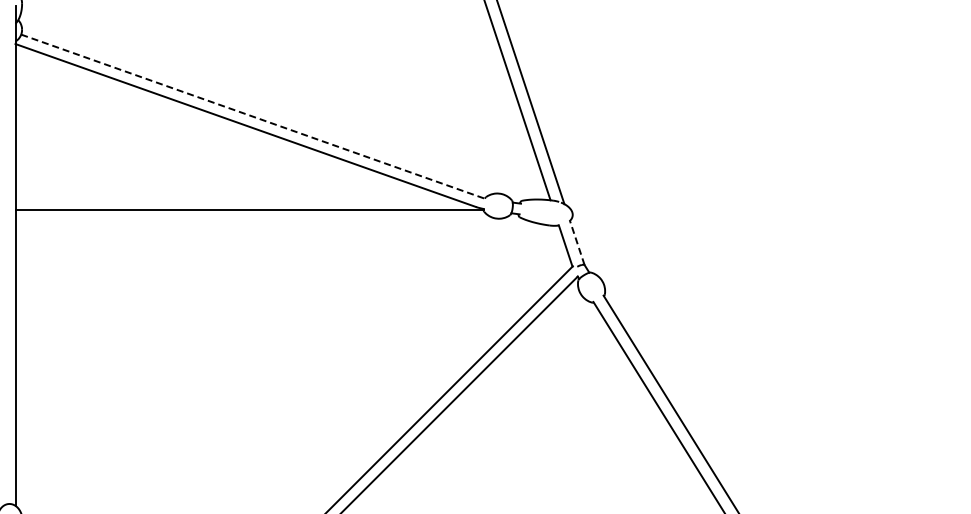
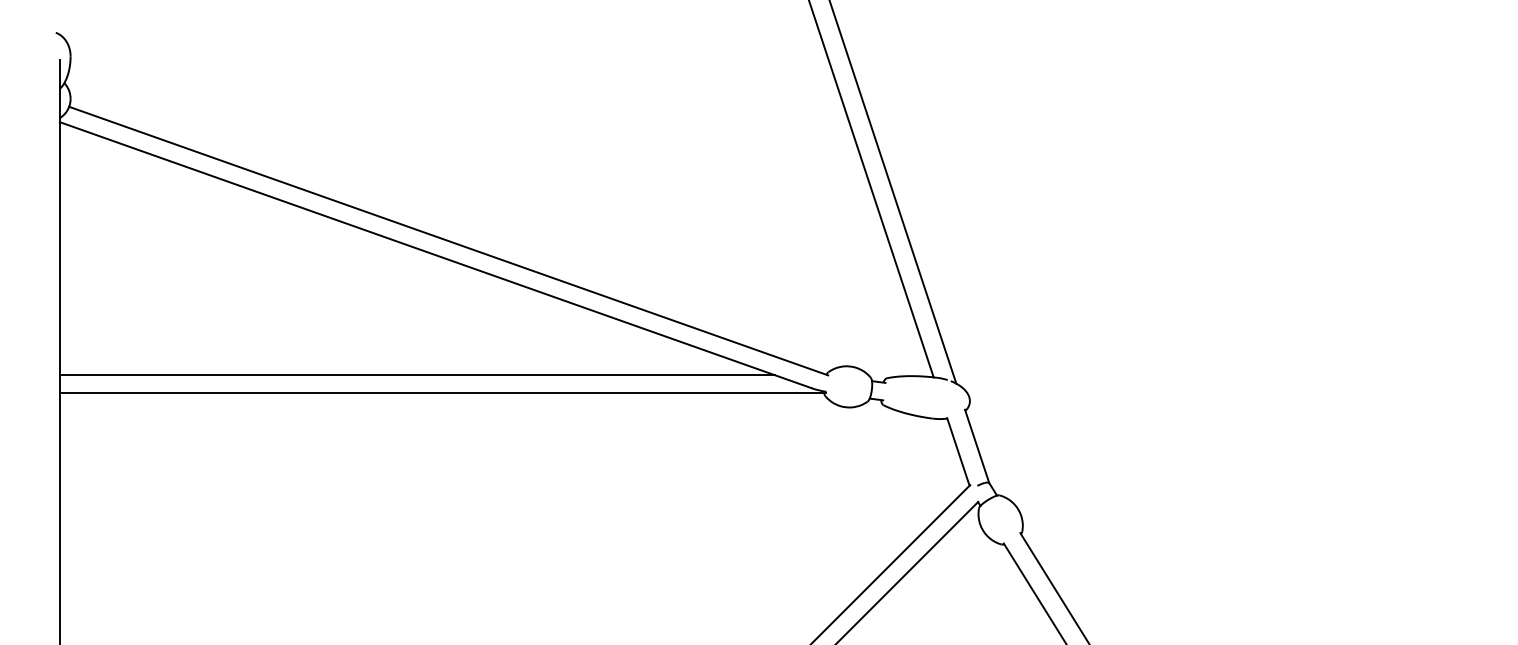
line: (254, 117) -> (450, 242), dashed -> solid
line: (234, 199) -> (417, 376), added
line: (577, 242) -> (977, 446), dashed -> solid

